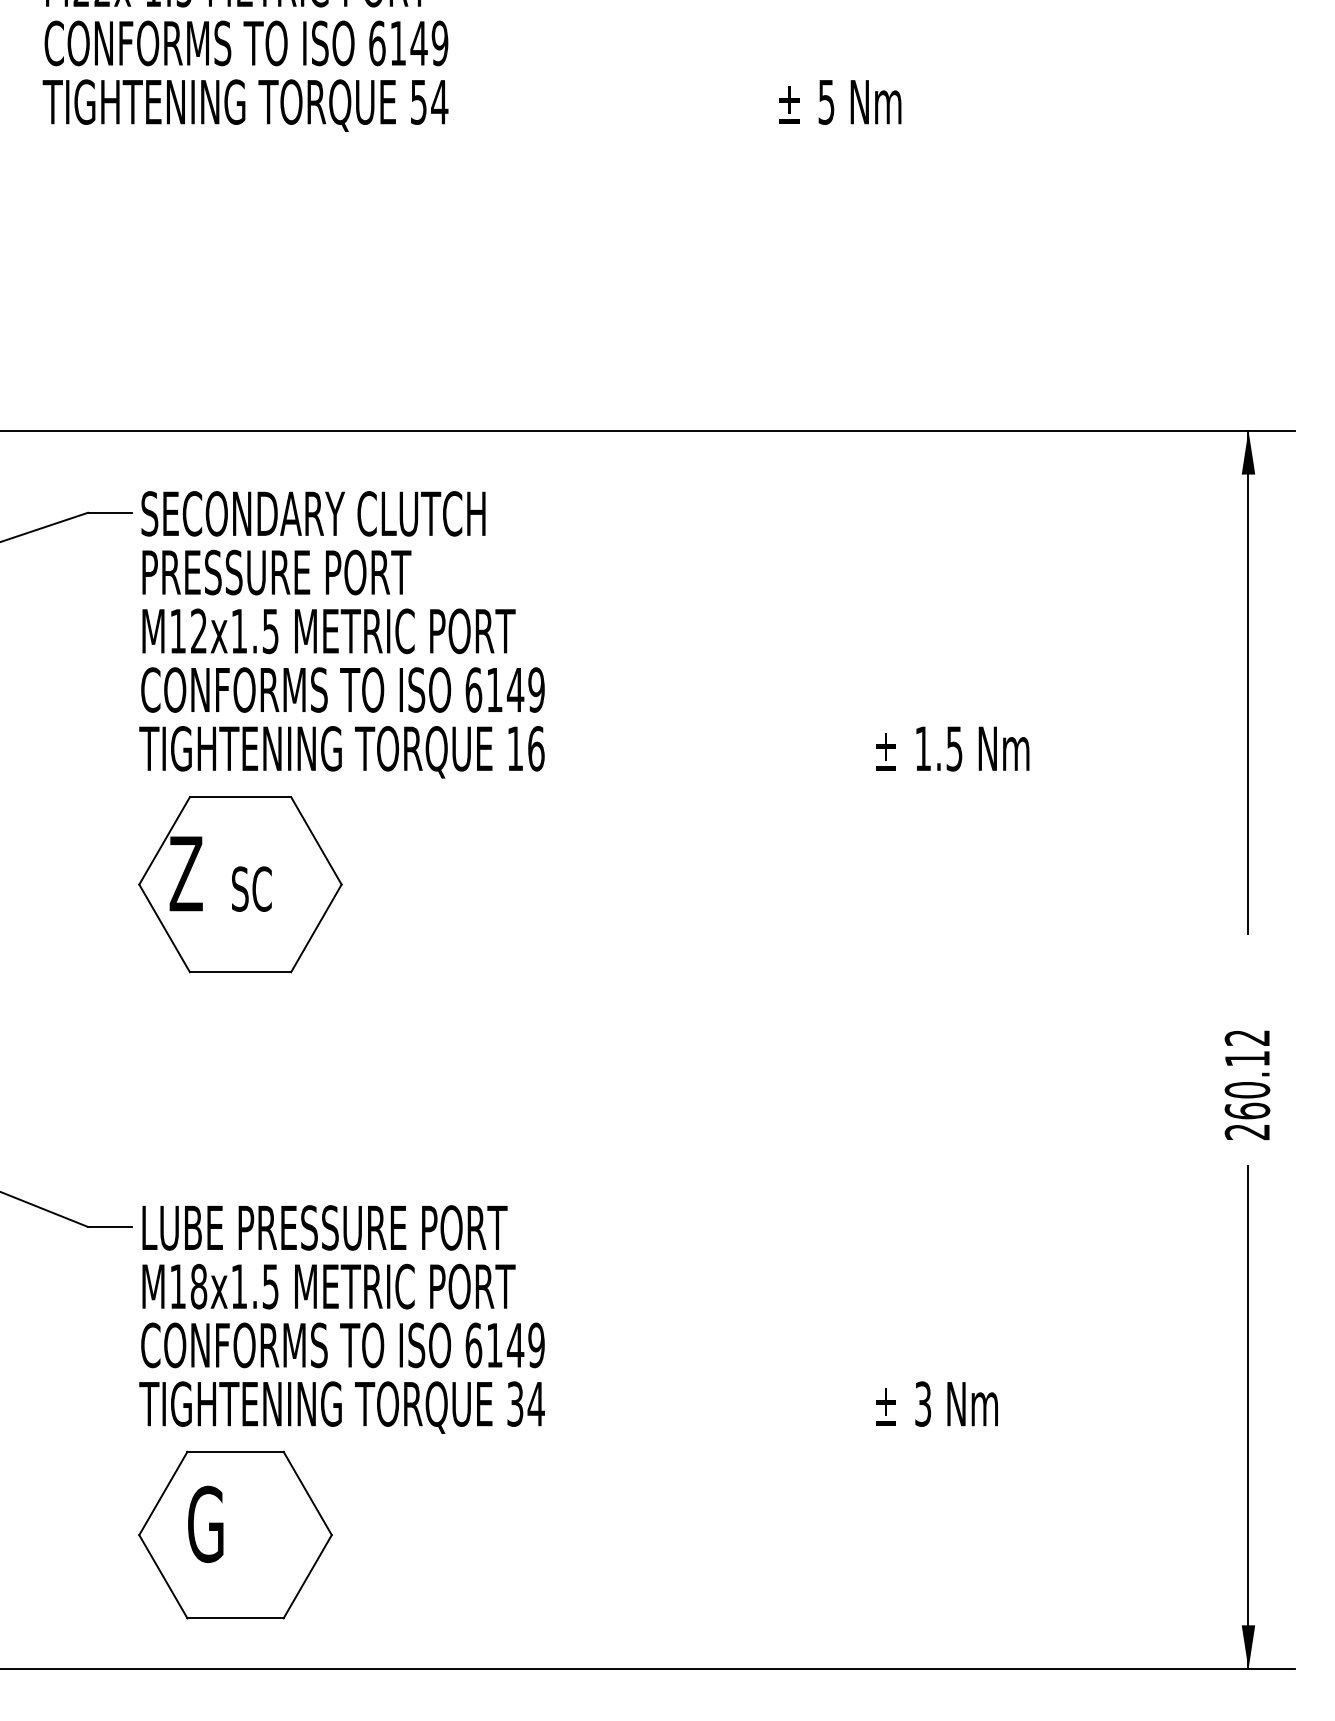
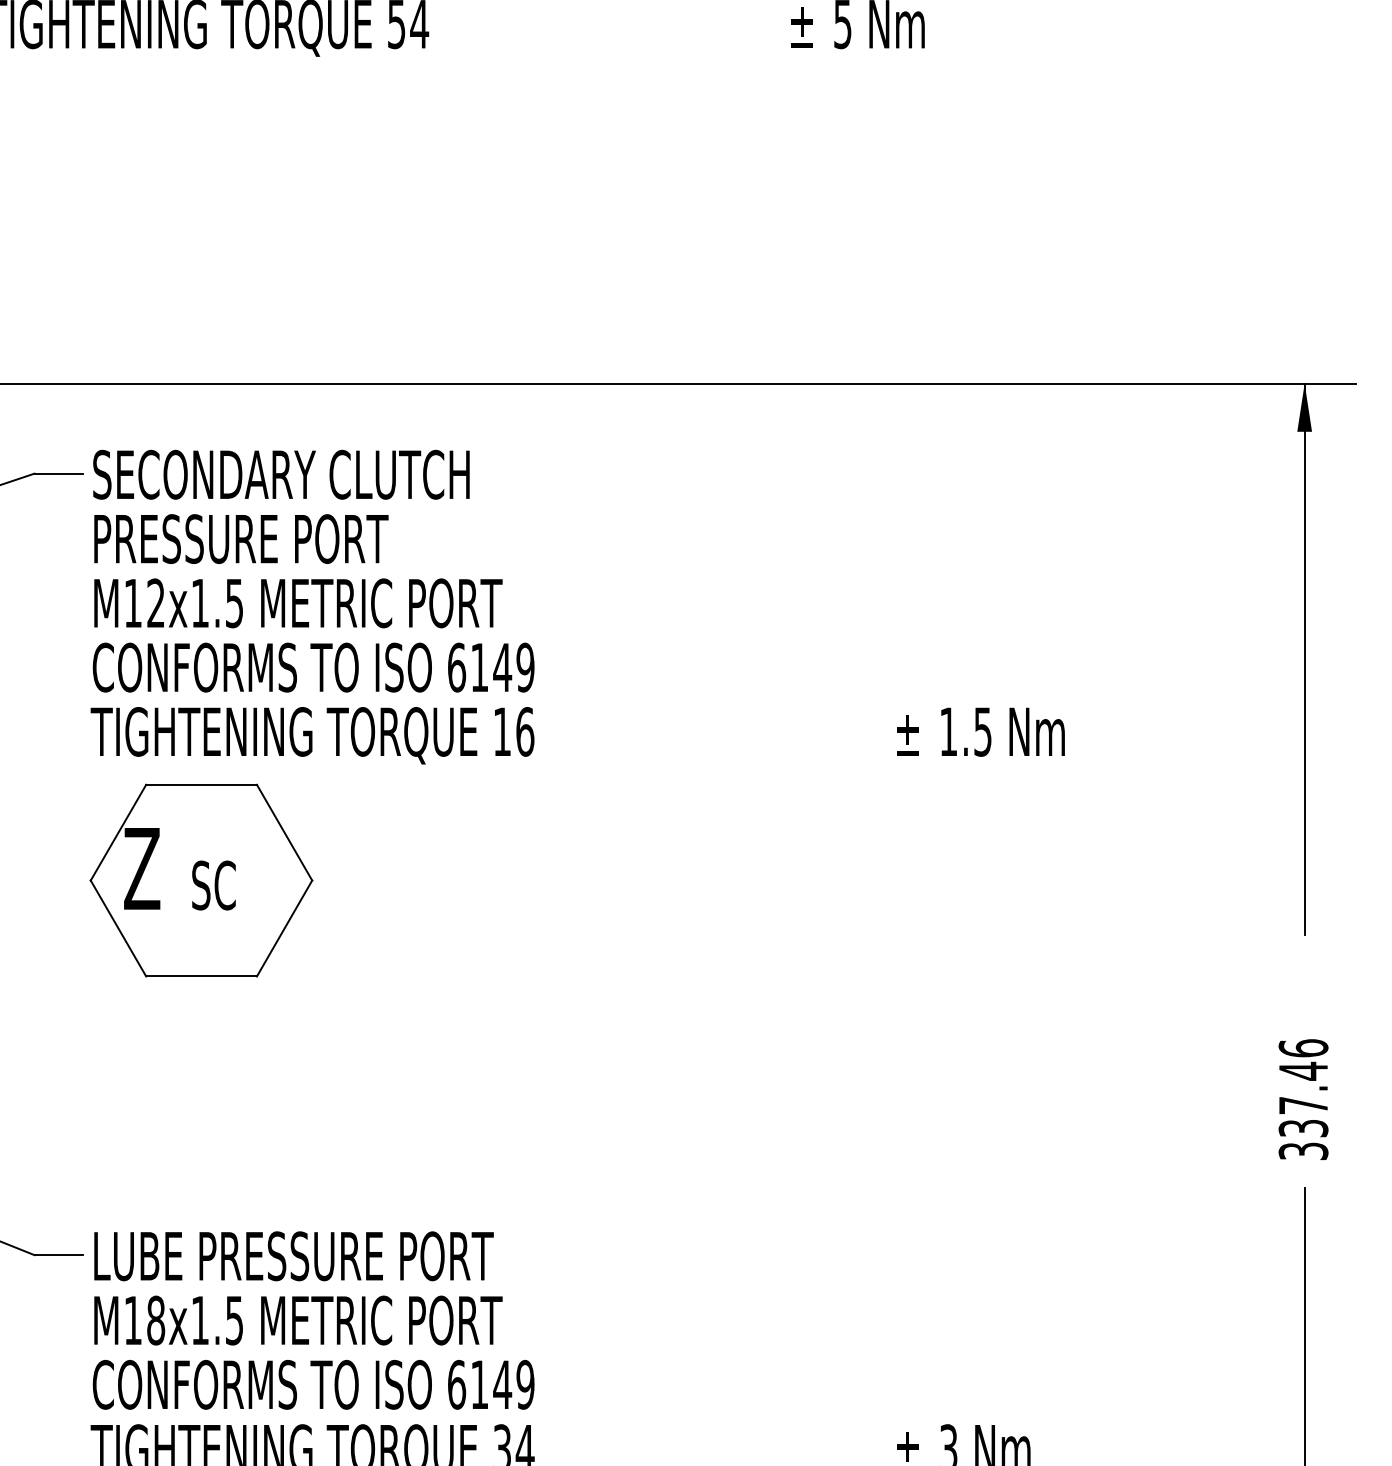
text: (1247, 1084) -> (1303, 1099), 260.12 -> 337.46

